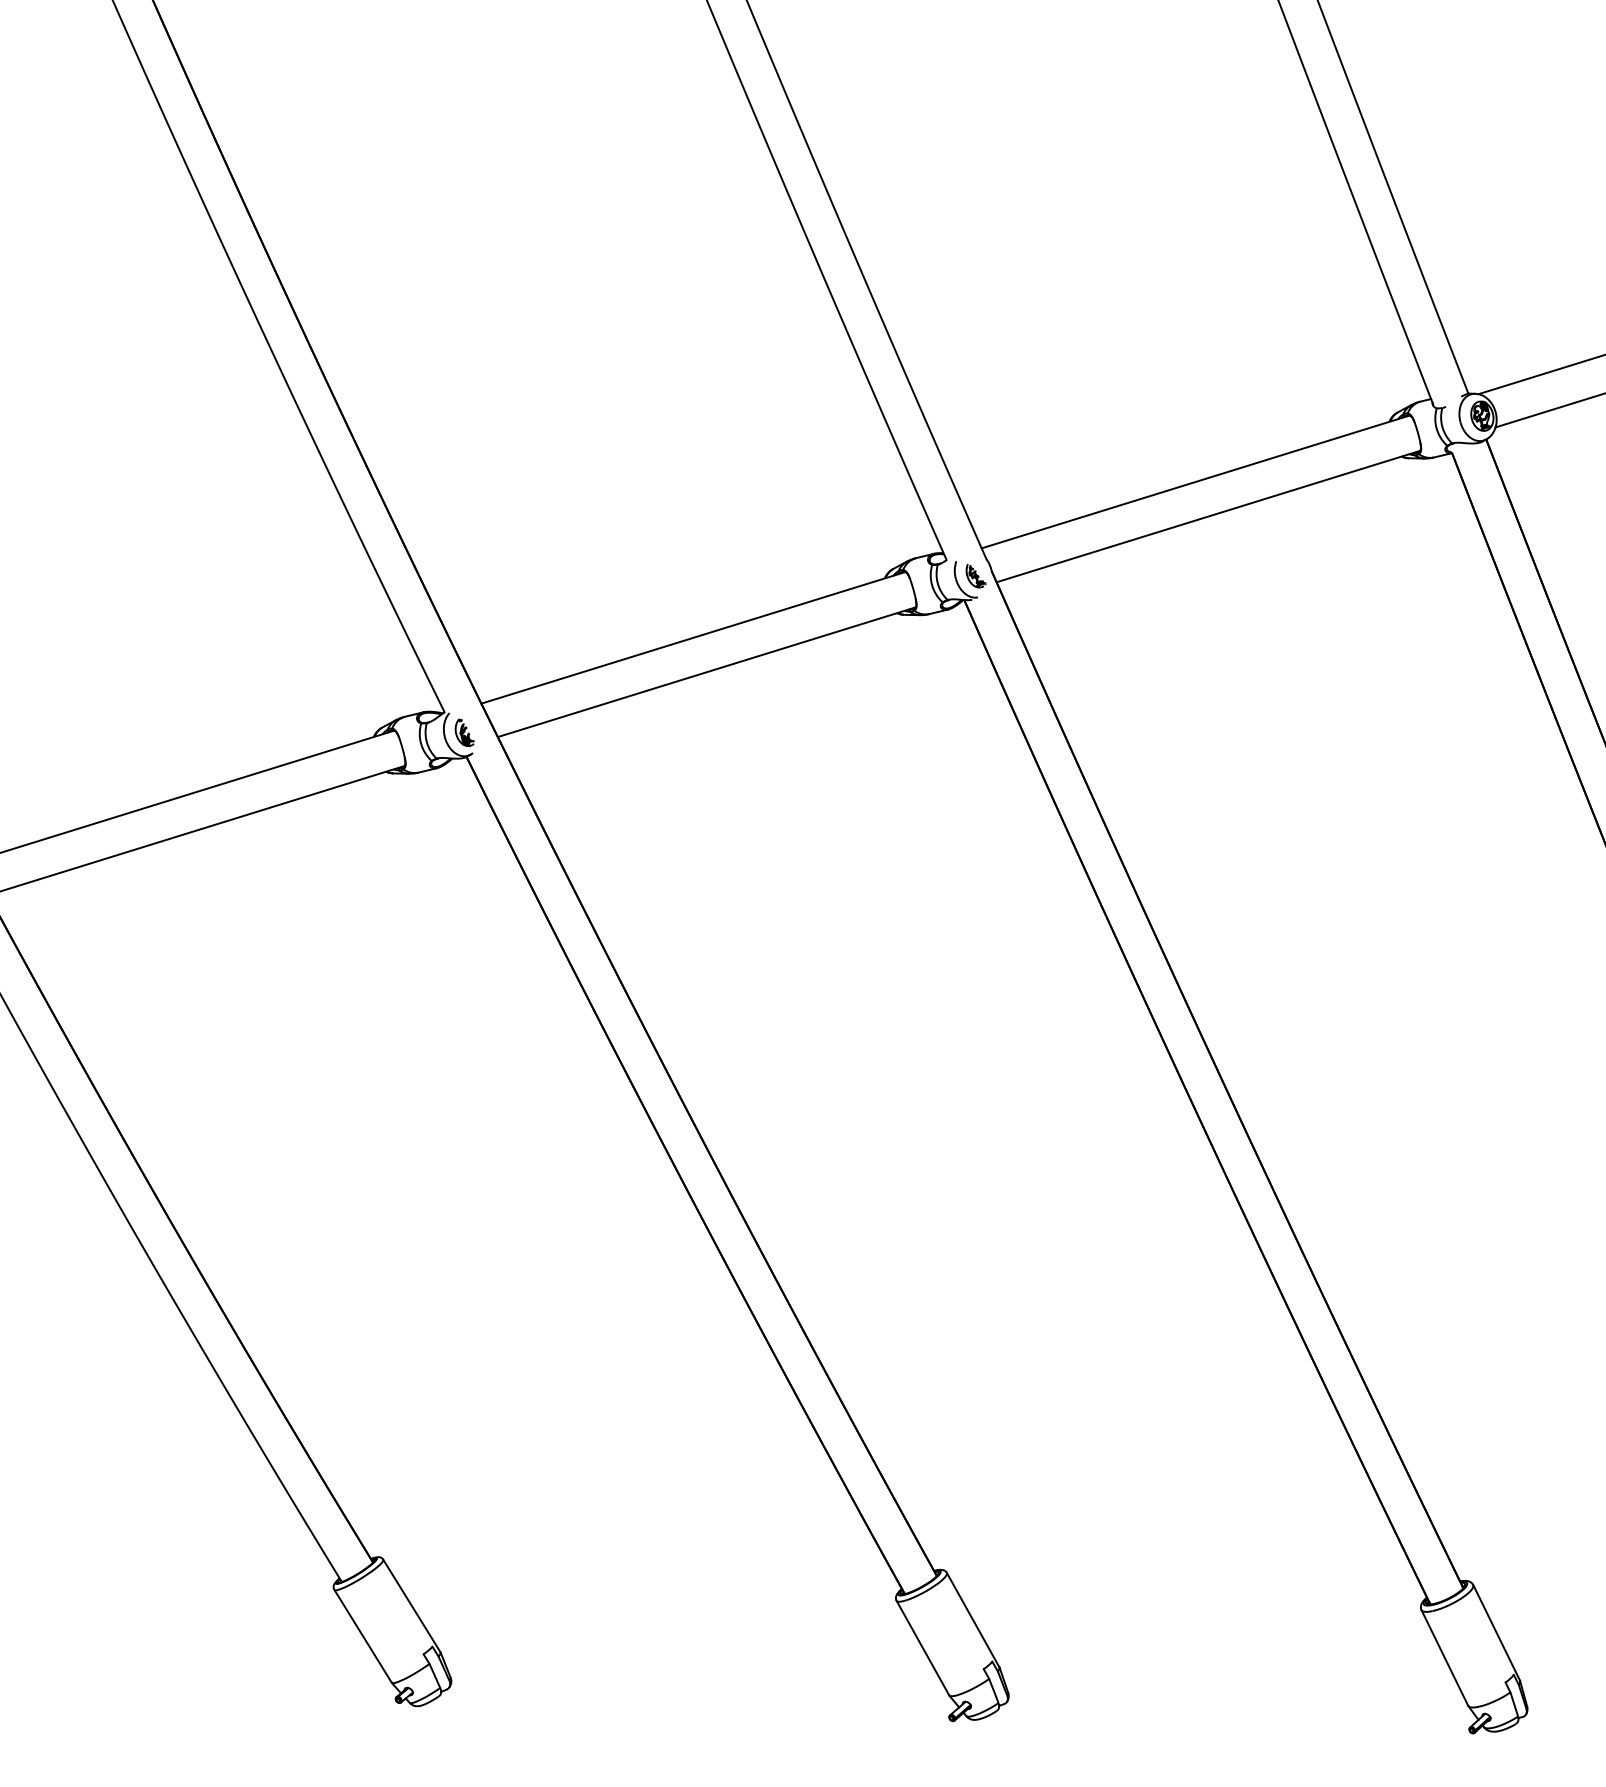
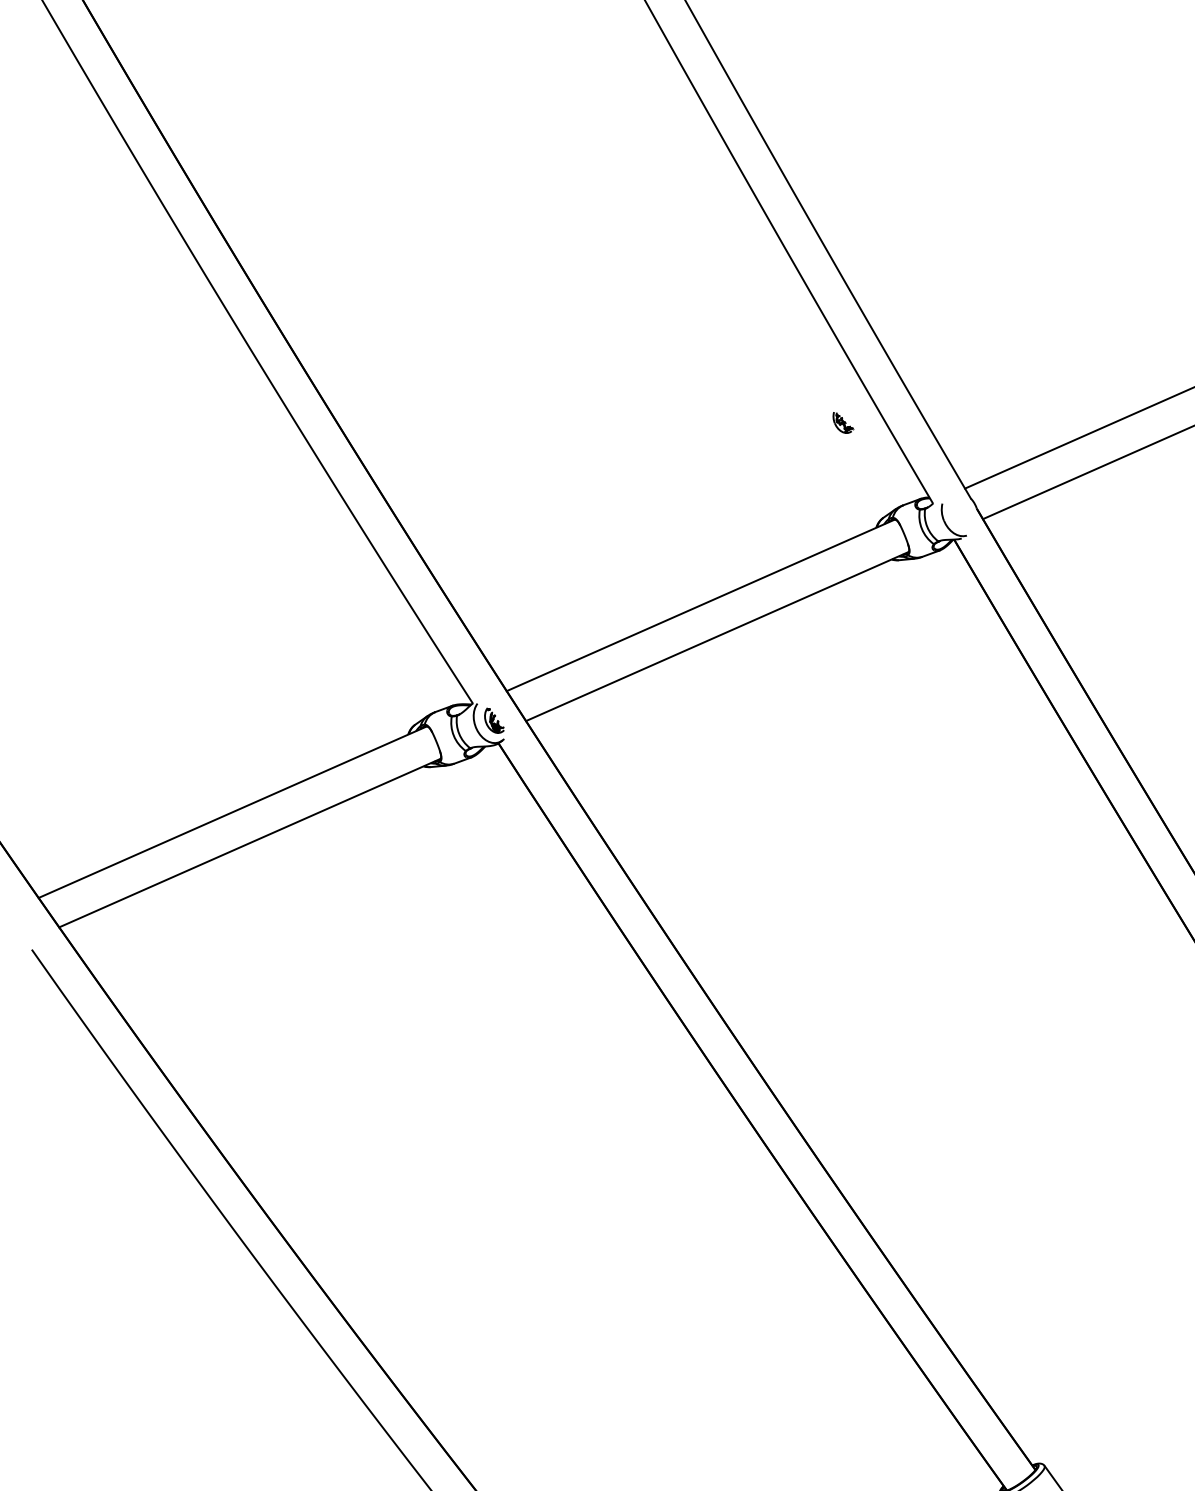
part: (975, 576) -> (842, 422), moved

